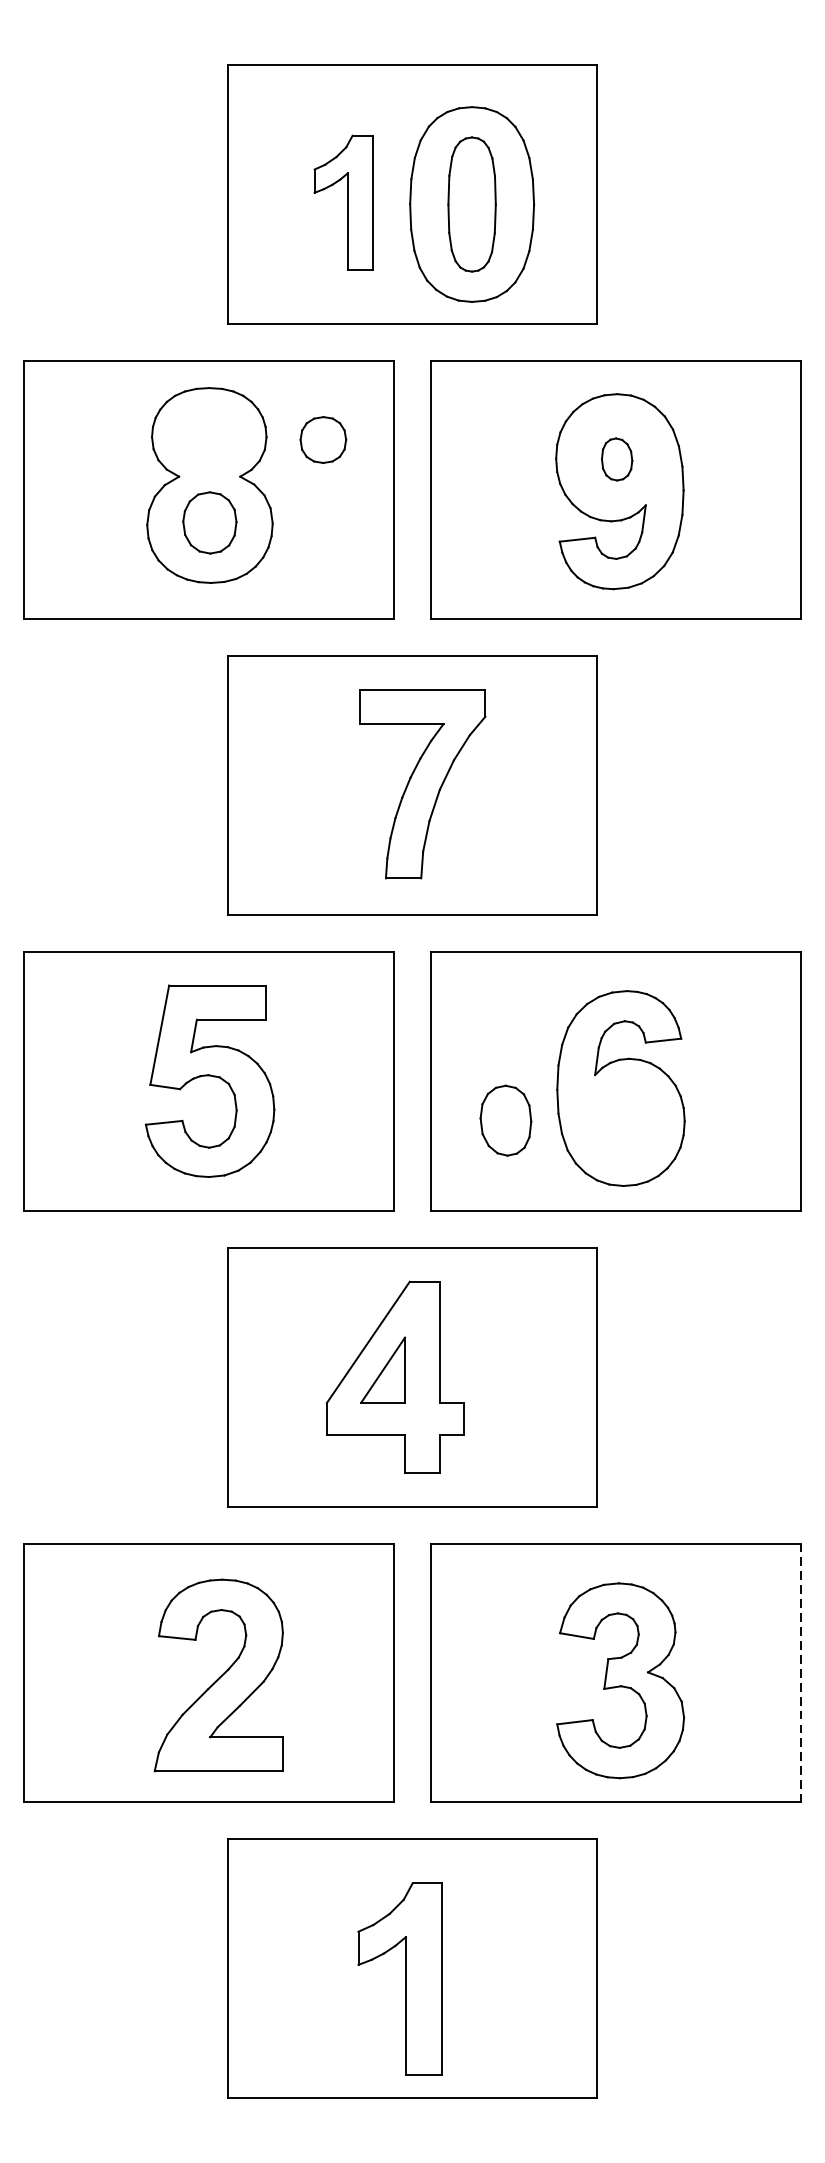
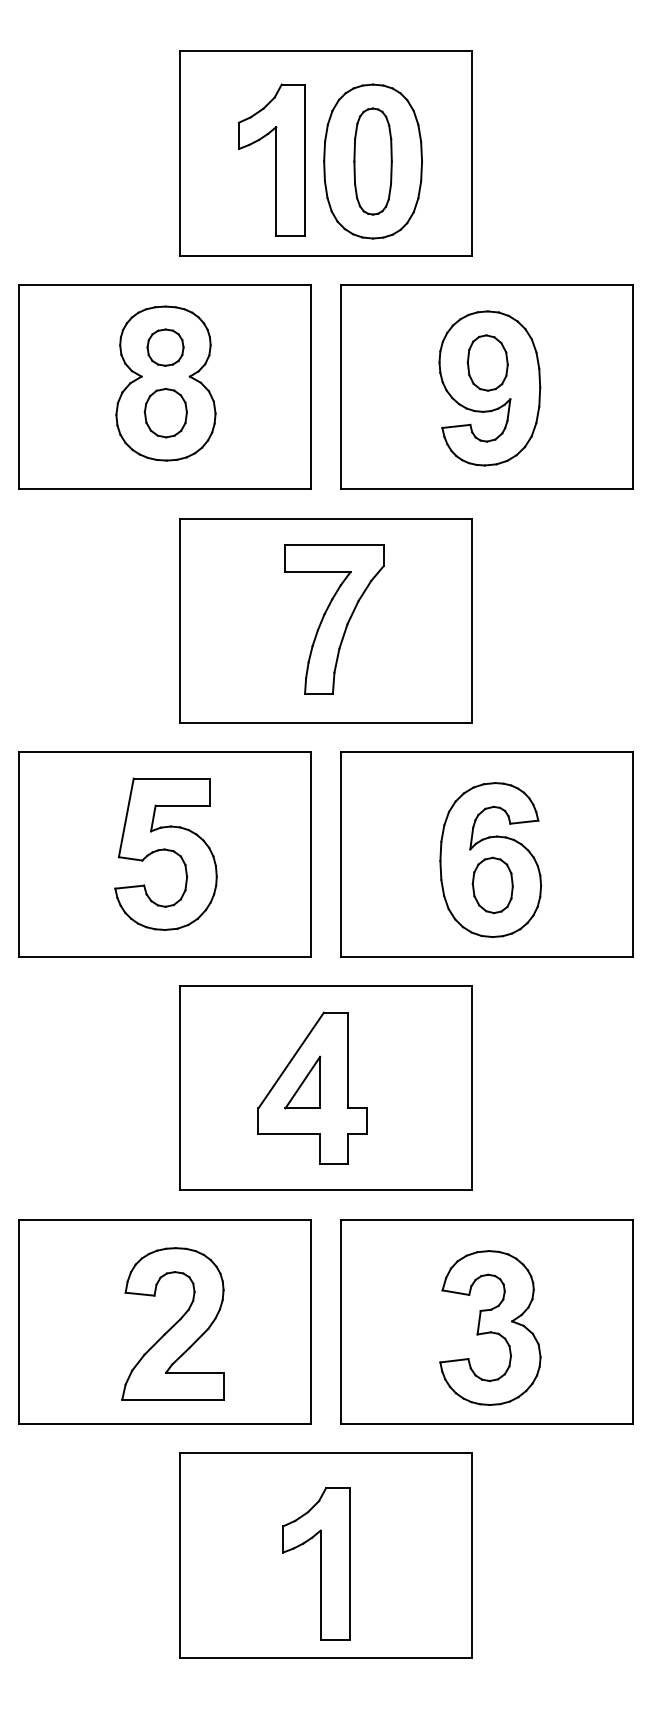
part: (343, 201) -> (271, 159), size x1.43
part: (323, 439) -> (165, 347), moved
part: (616, 458) -> (487, 362), size x1.67
part: (505, 1120) -> (492, 885), moved
line: (800, 1673) -> (632, 1322), dashed -> solid

